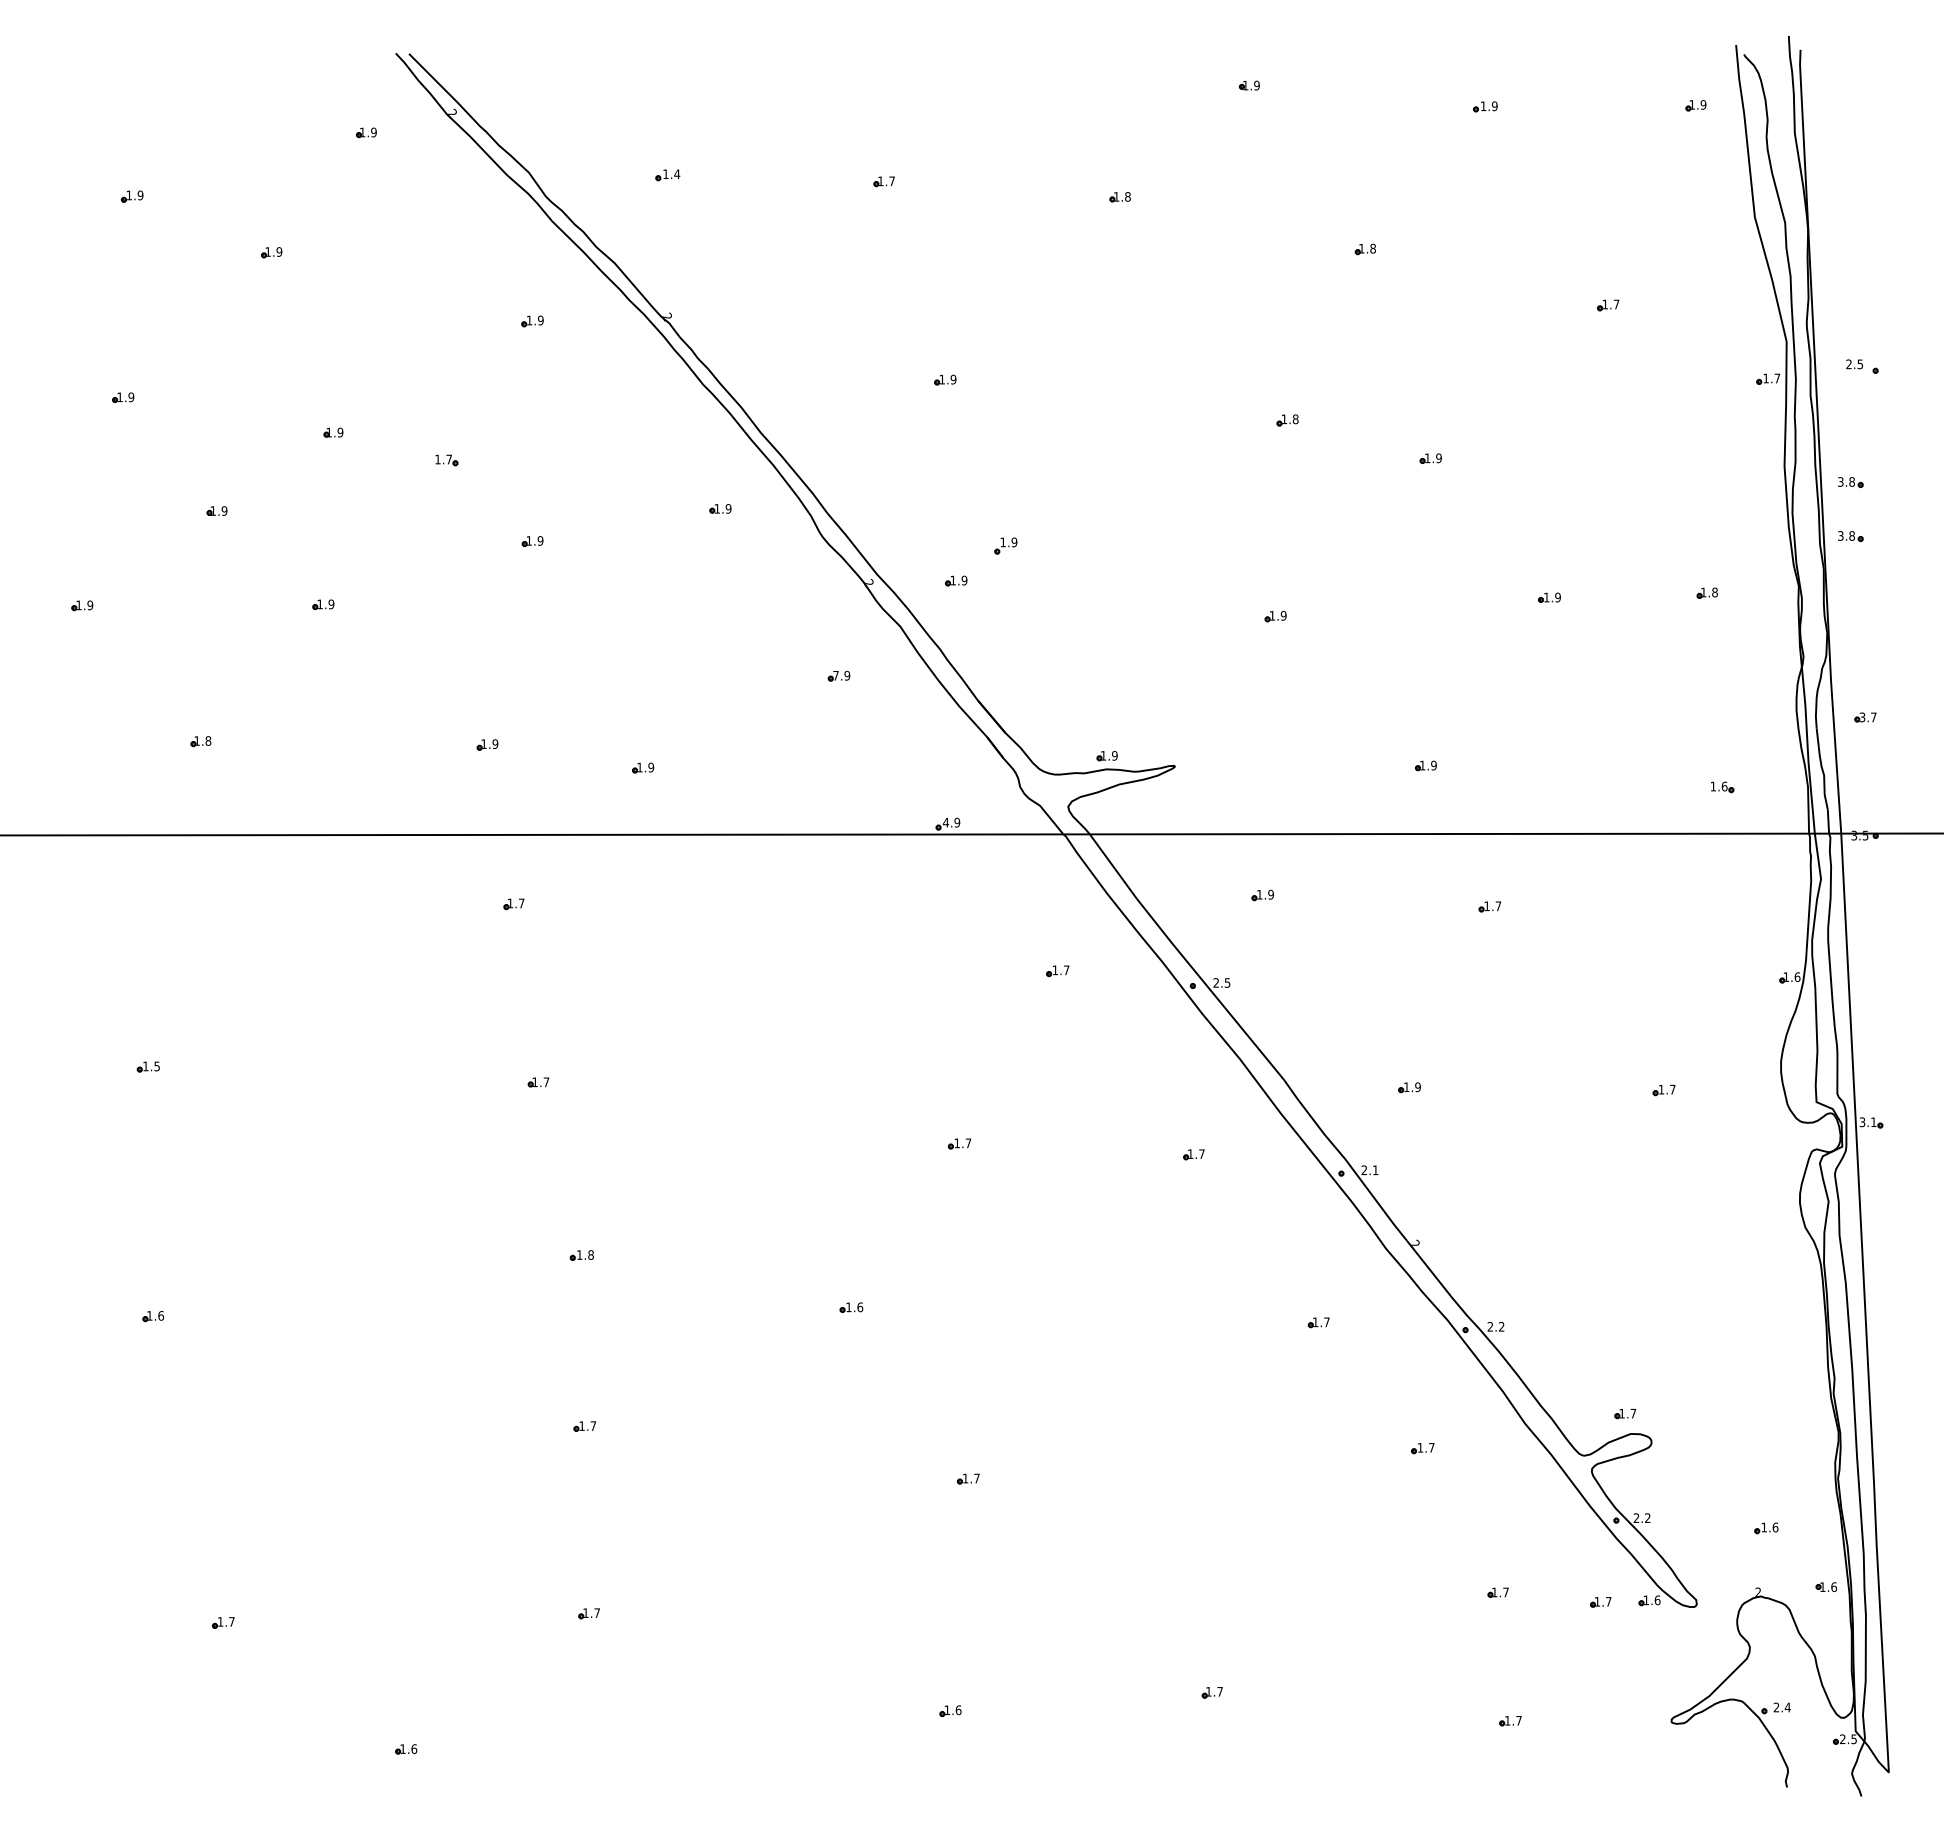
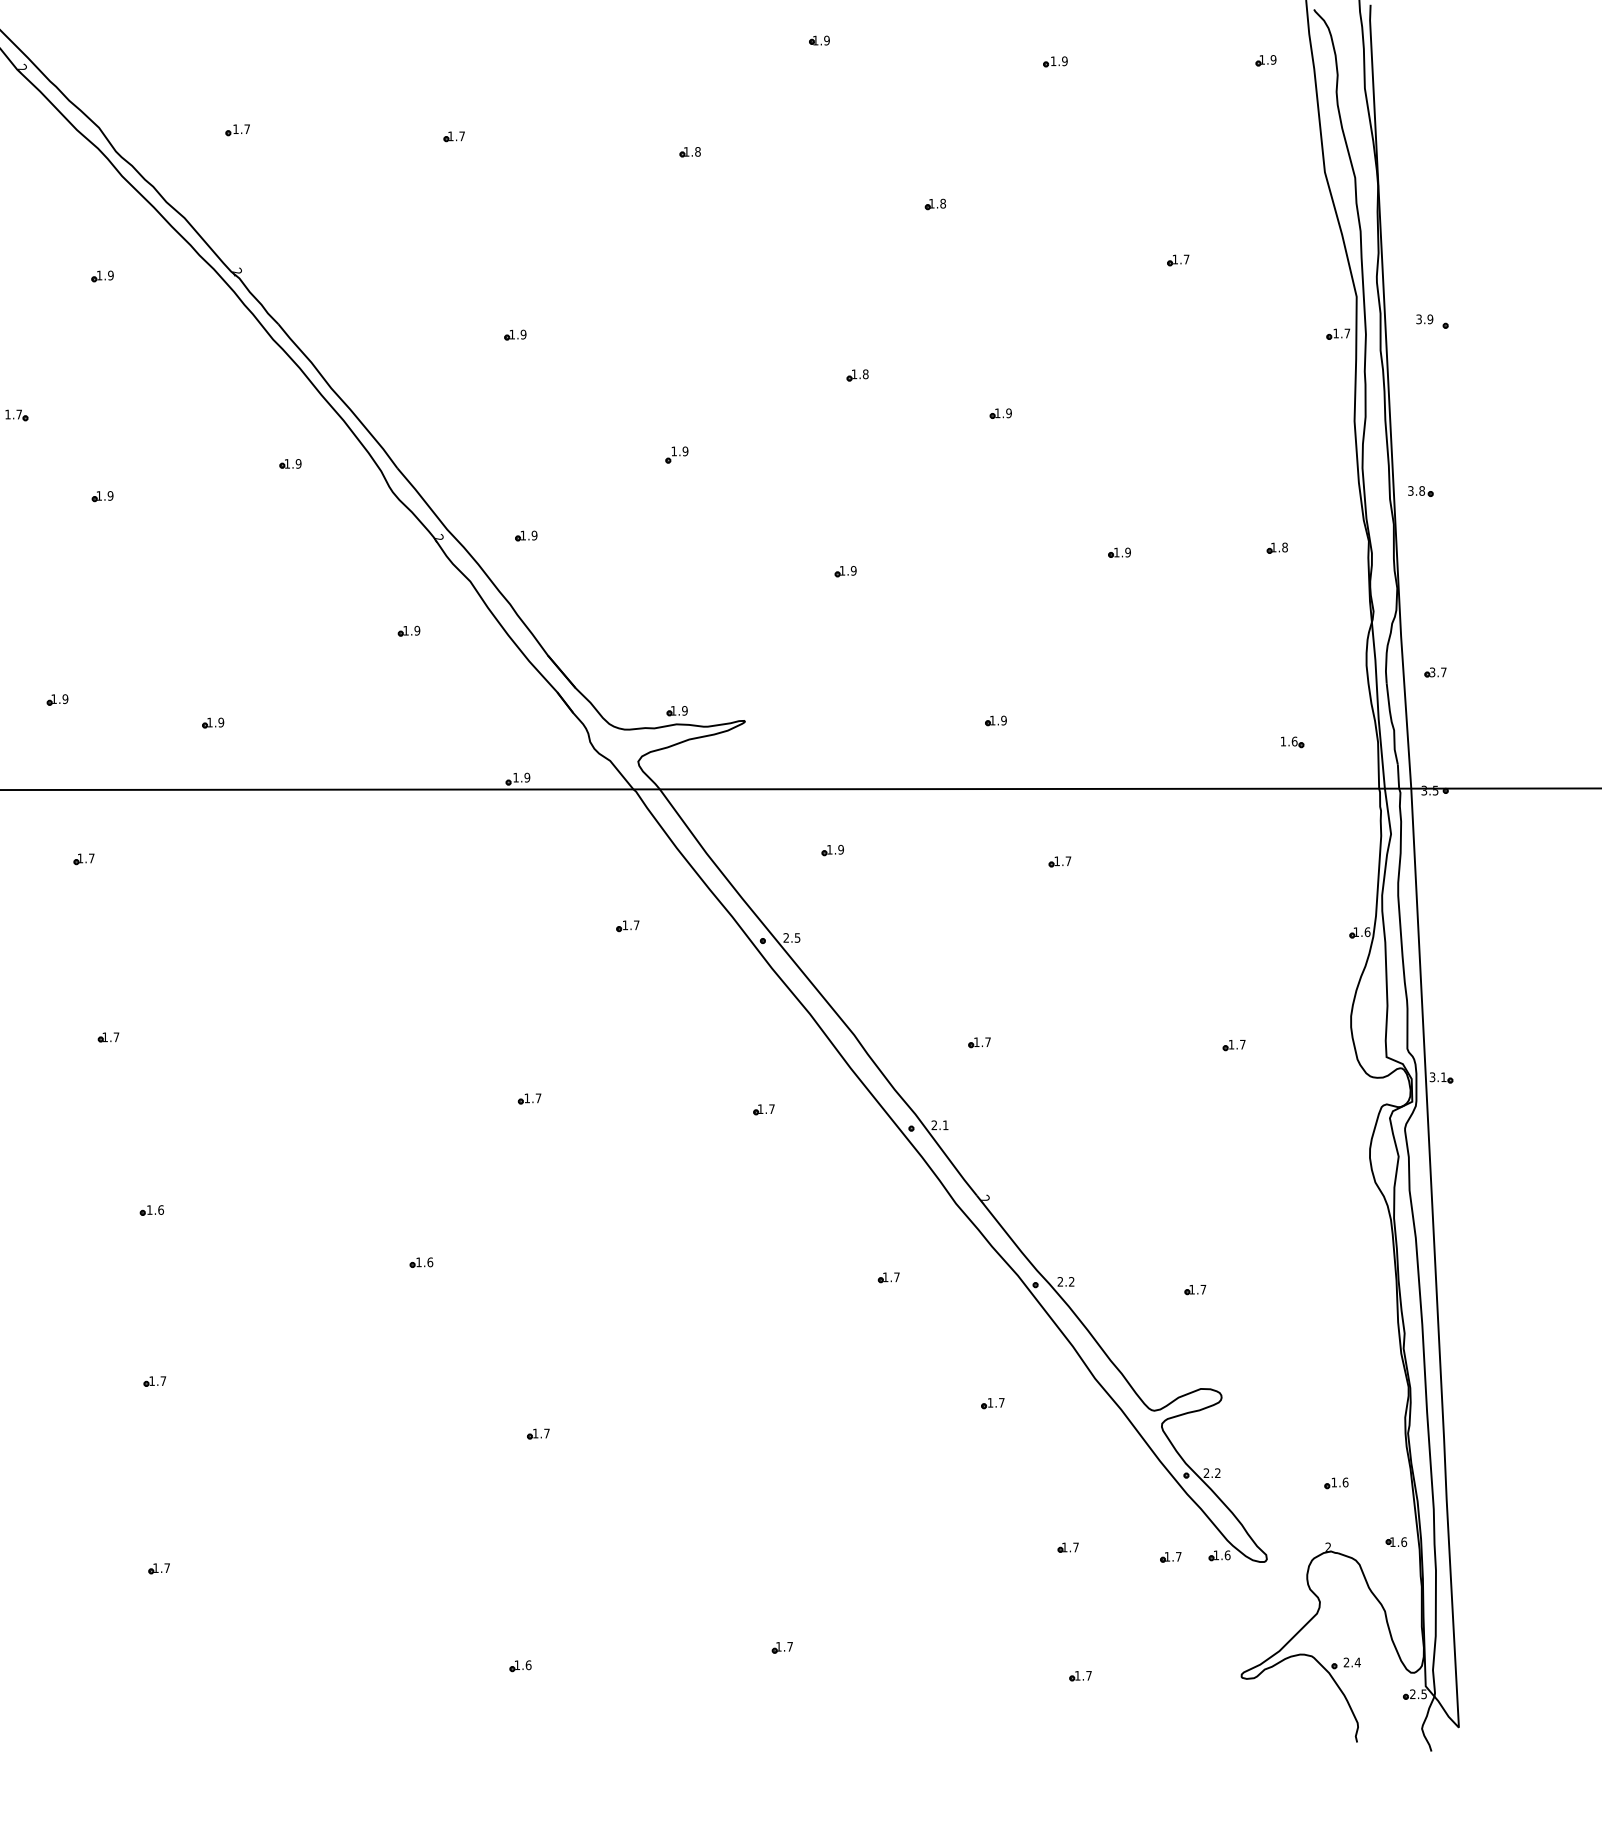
text: (677, 173) -> (247, 128), 1.4 -> 1.7
text: (1854, 364) -> (1424, 319), 2.5 -> 3.9
part: (1850, 482) -> (1420, 437), removed
part: (1005, 545) -> (676, 454), moved
text: (835, 675) -> (405, 630), 7.9 -> 1.9
text: (945, 822) -> (515, 777), 4.9 -> 1.9
text: (1417, 1087) -> (987, 1042), 1.9 -> 1.7
text: (590, 1254) -> (160, 1209), 1.8 -> 1.6
part: (1625, 1414) -> (1195, 1290), moved

